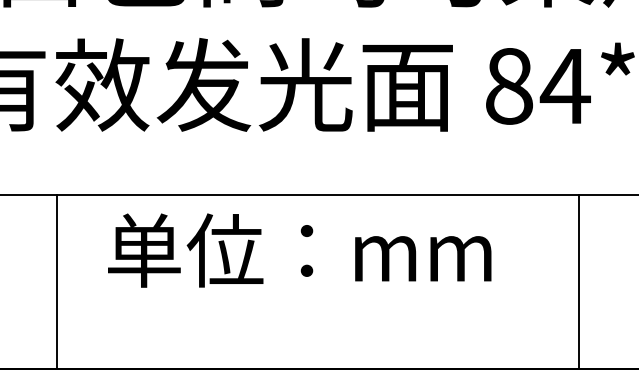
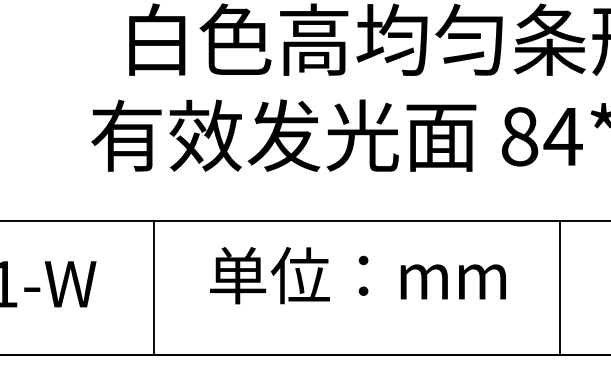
text: (299, 250) -> (357, 275), moved
line: (56, 281) -> (153, 287), moved
line: (578, 281) -> (559, 287), moved

